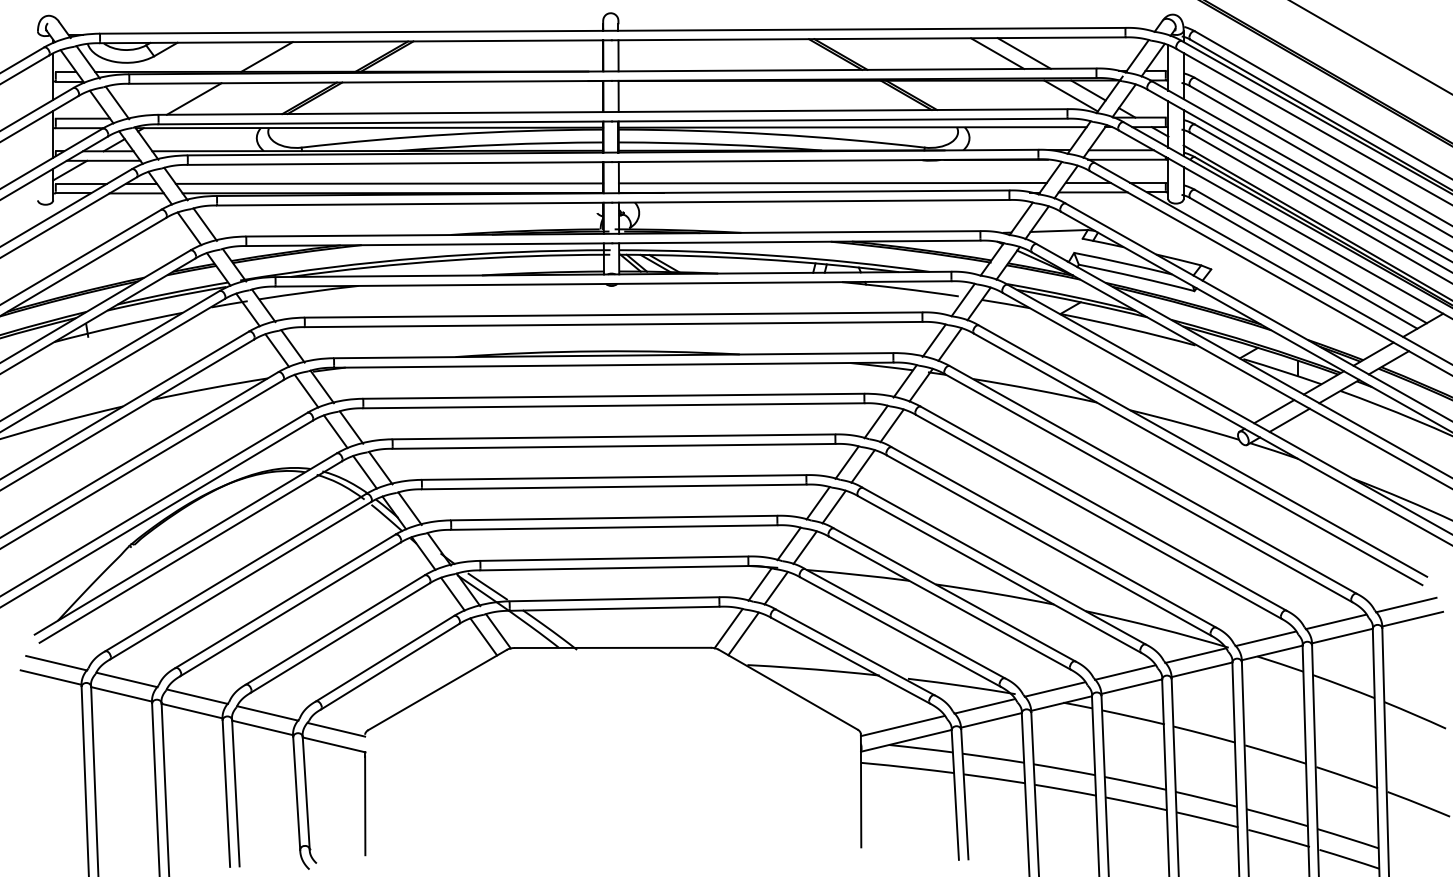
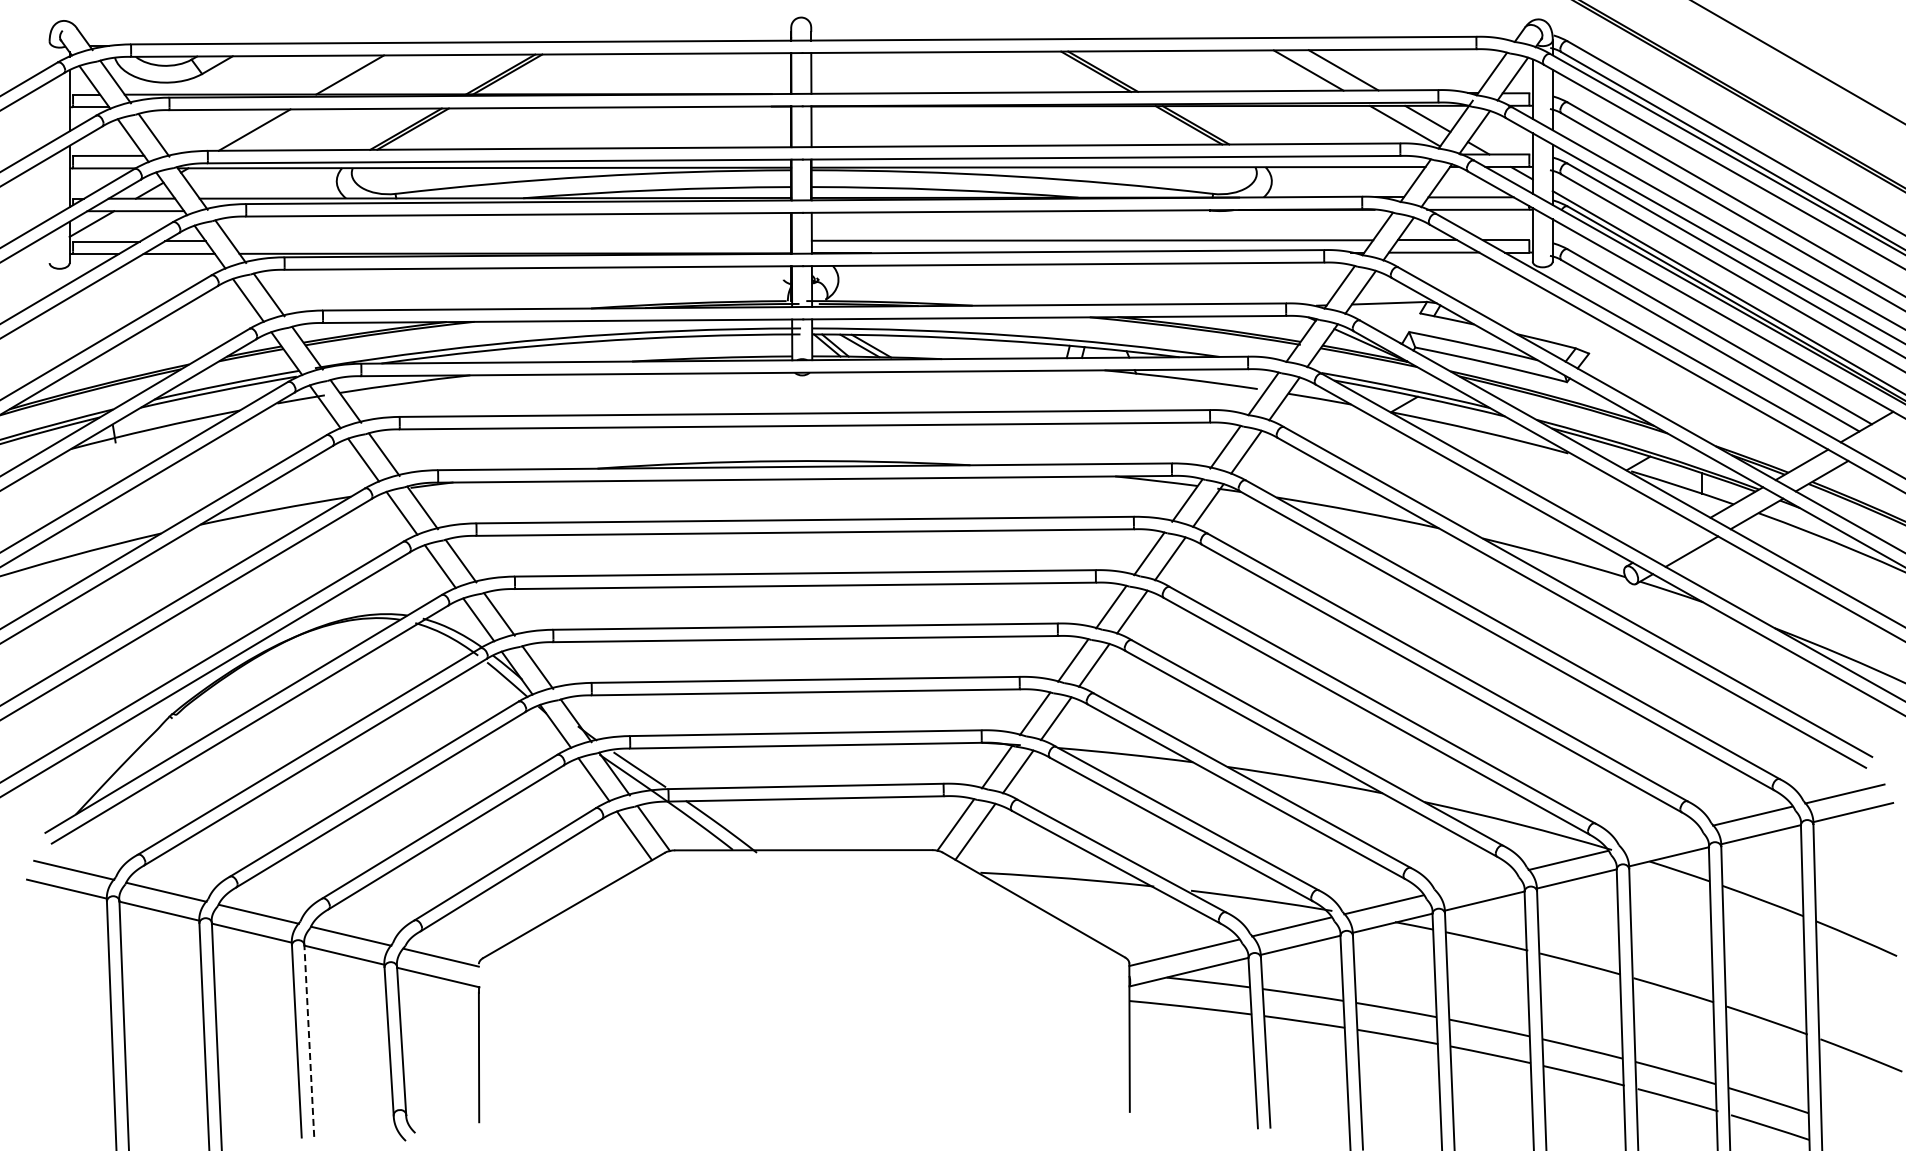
line: (389, 183) -> (510, 240), removed
line: (1274, 411) -> (1671, 540), removed
line: (1265, 638) -> (1660, 837), removed
line: (1124, 672) -> (1475, 882), removed
line: (236, 792) -> (309, 1040), solid -> dashed

